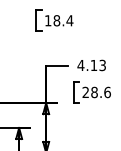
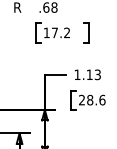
text: (62, 20) -> (60, 32), 18.4 -> 17.2
part: (90, 20) -> (86, 32), added
text: (80, 65) -> (77, 74), 4.13 -> 1.13

